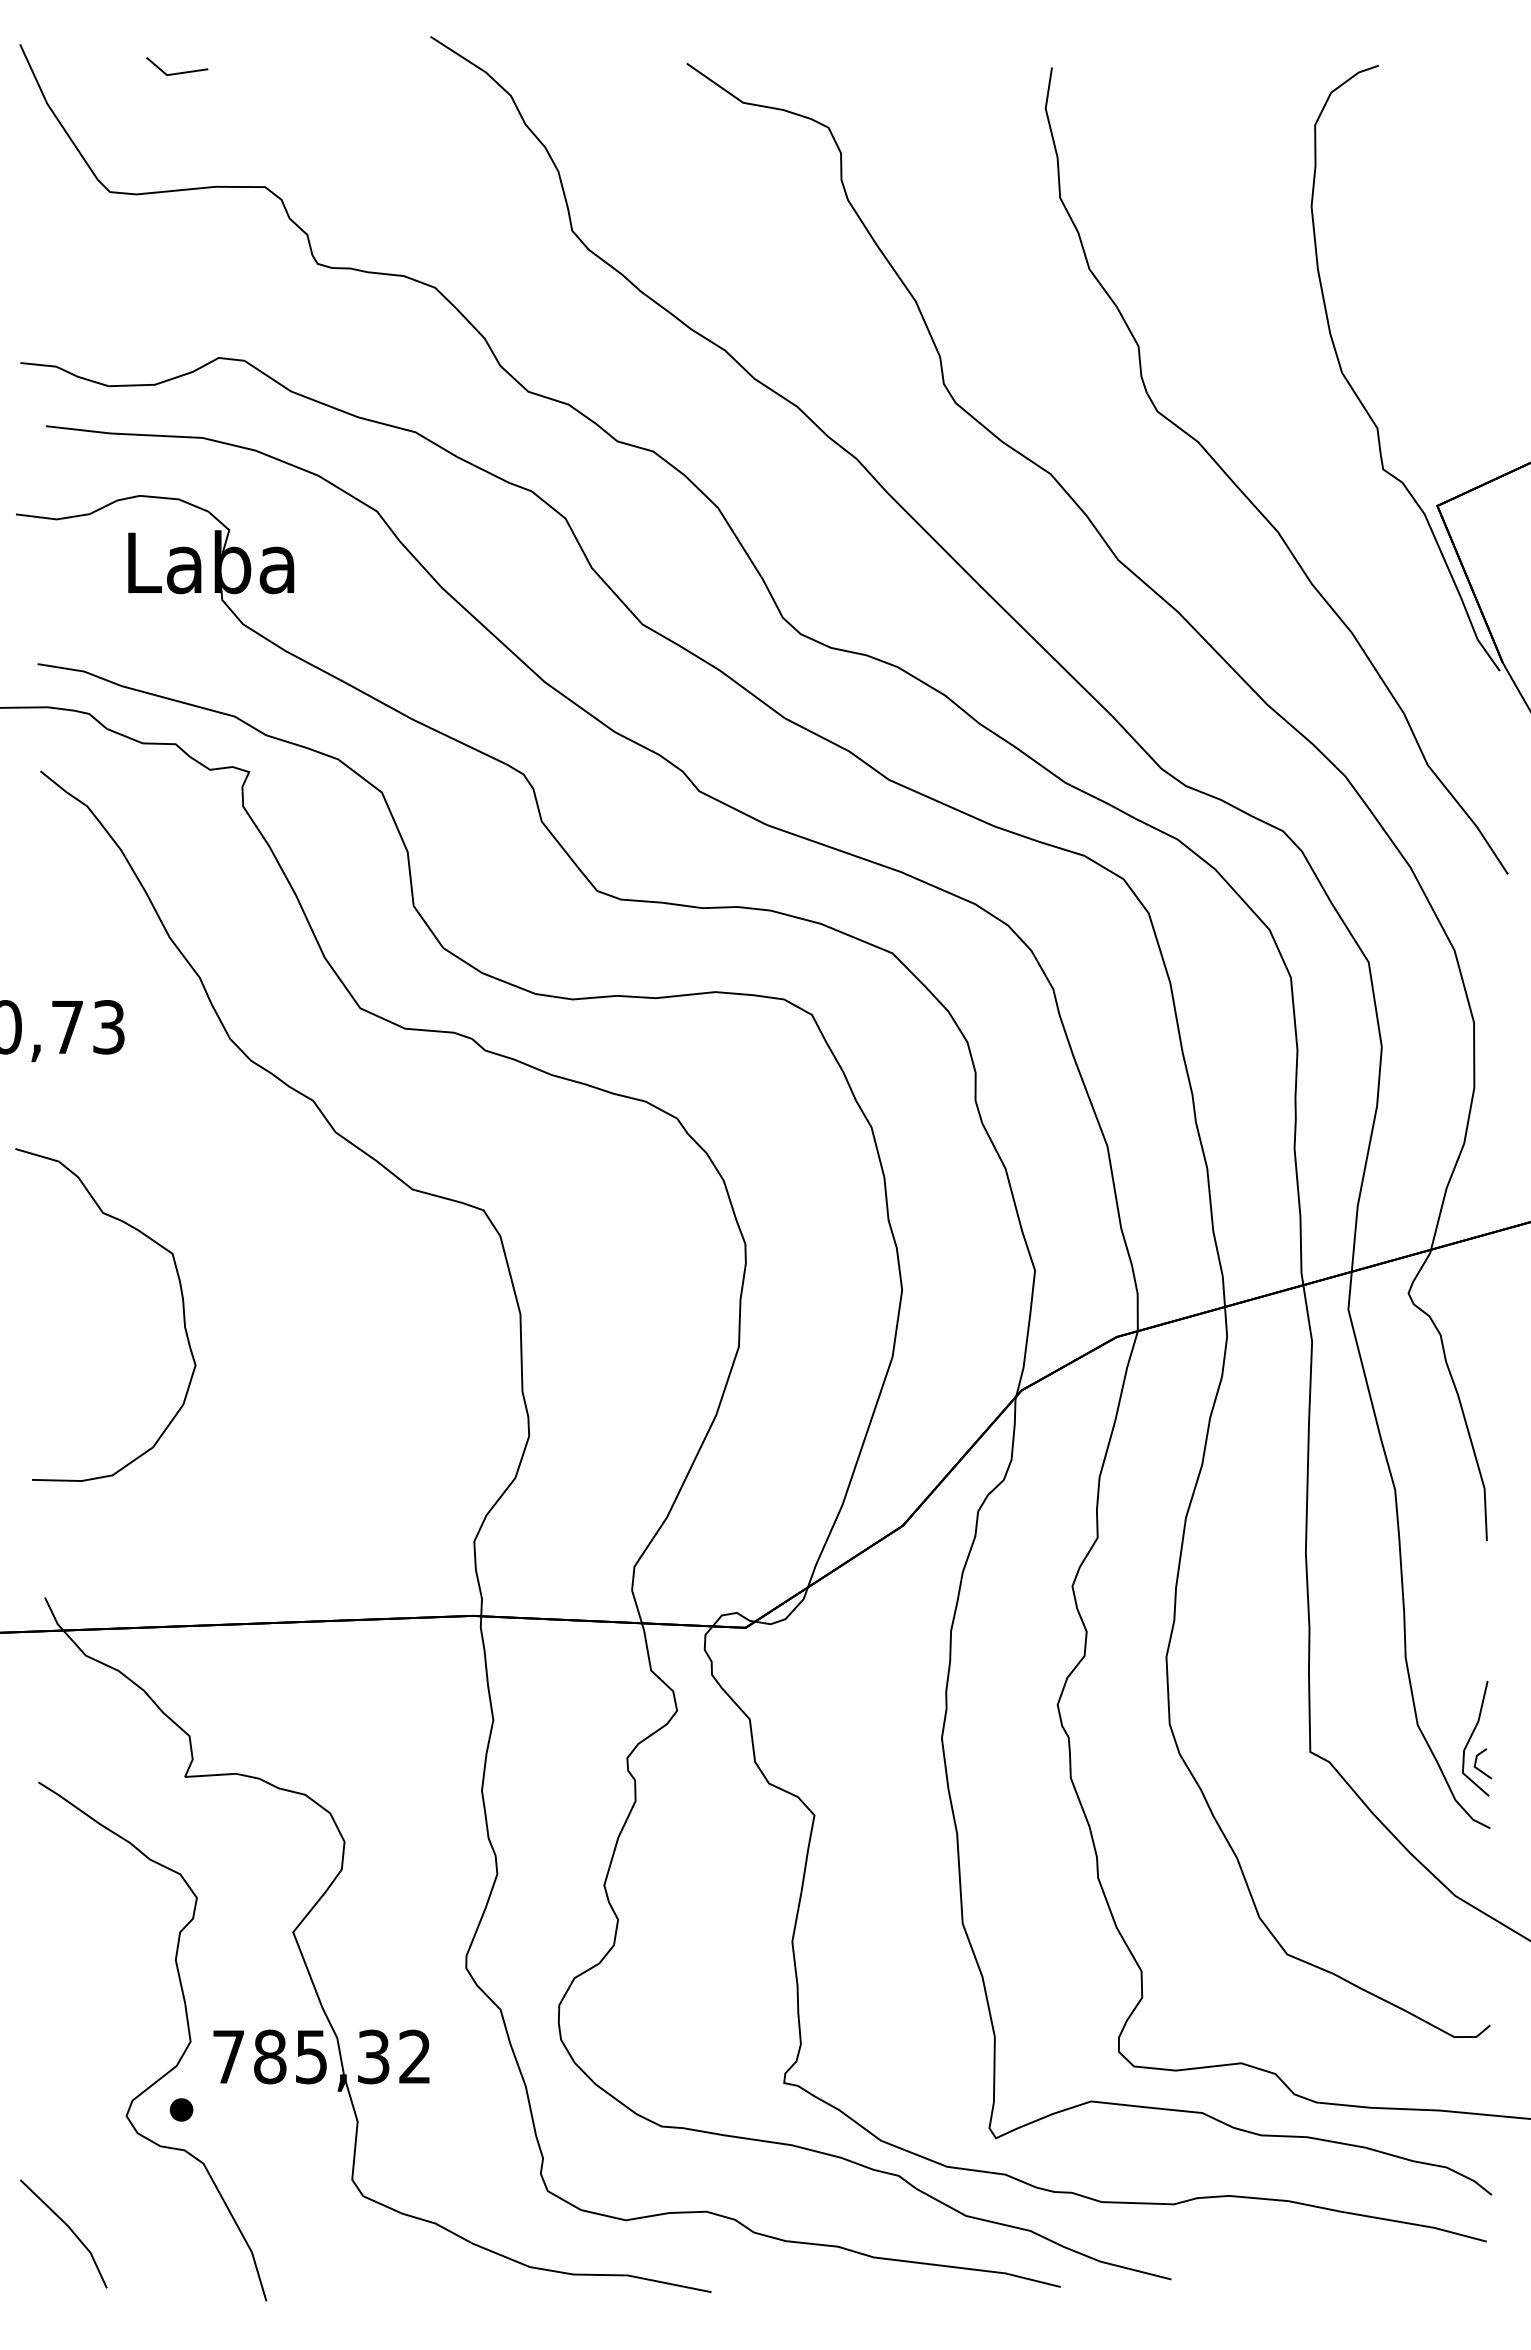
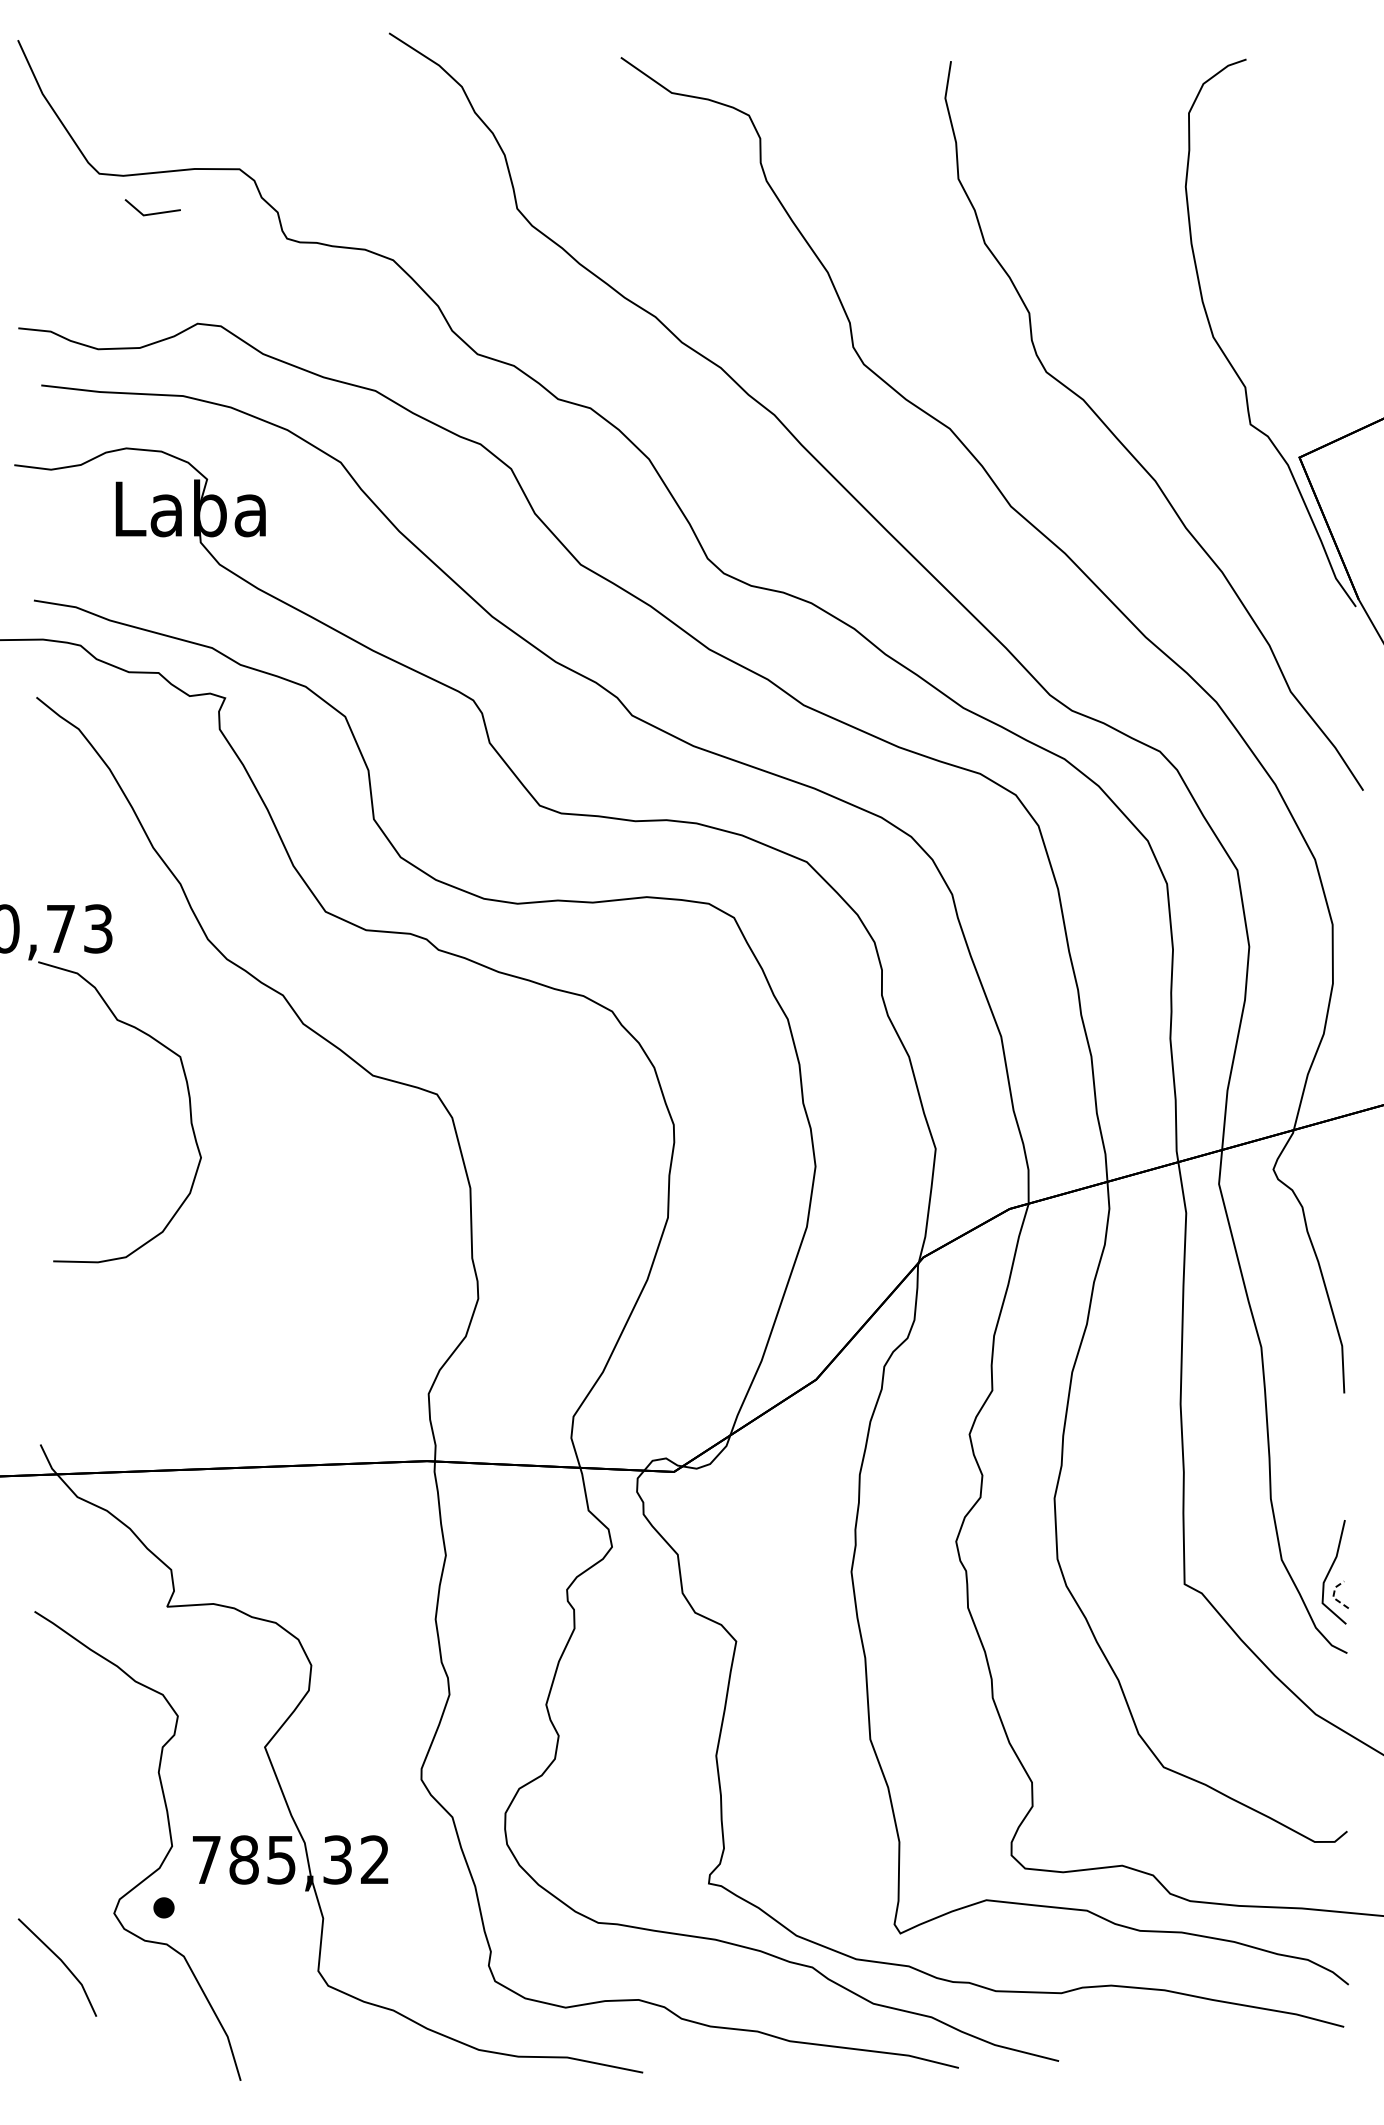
line: (177, 72) -> (153, 213), moved
curve: (182, 1309) -> (189, 1107), moved
line: (1475, 1764) -> (1333, 1595), solid -> dashed
line: (68, 2228) -> (61, 1962), moved

